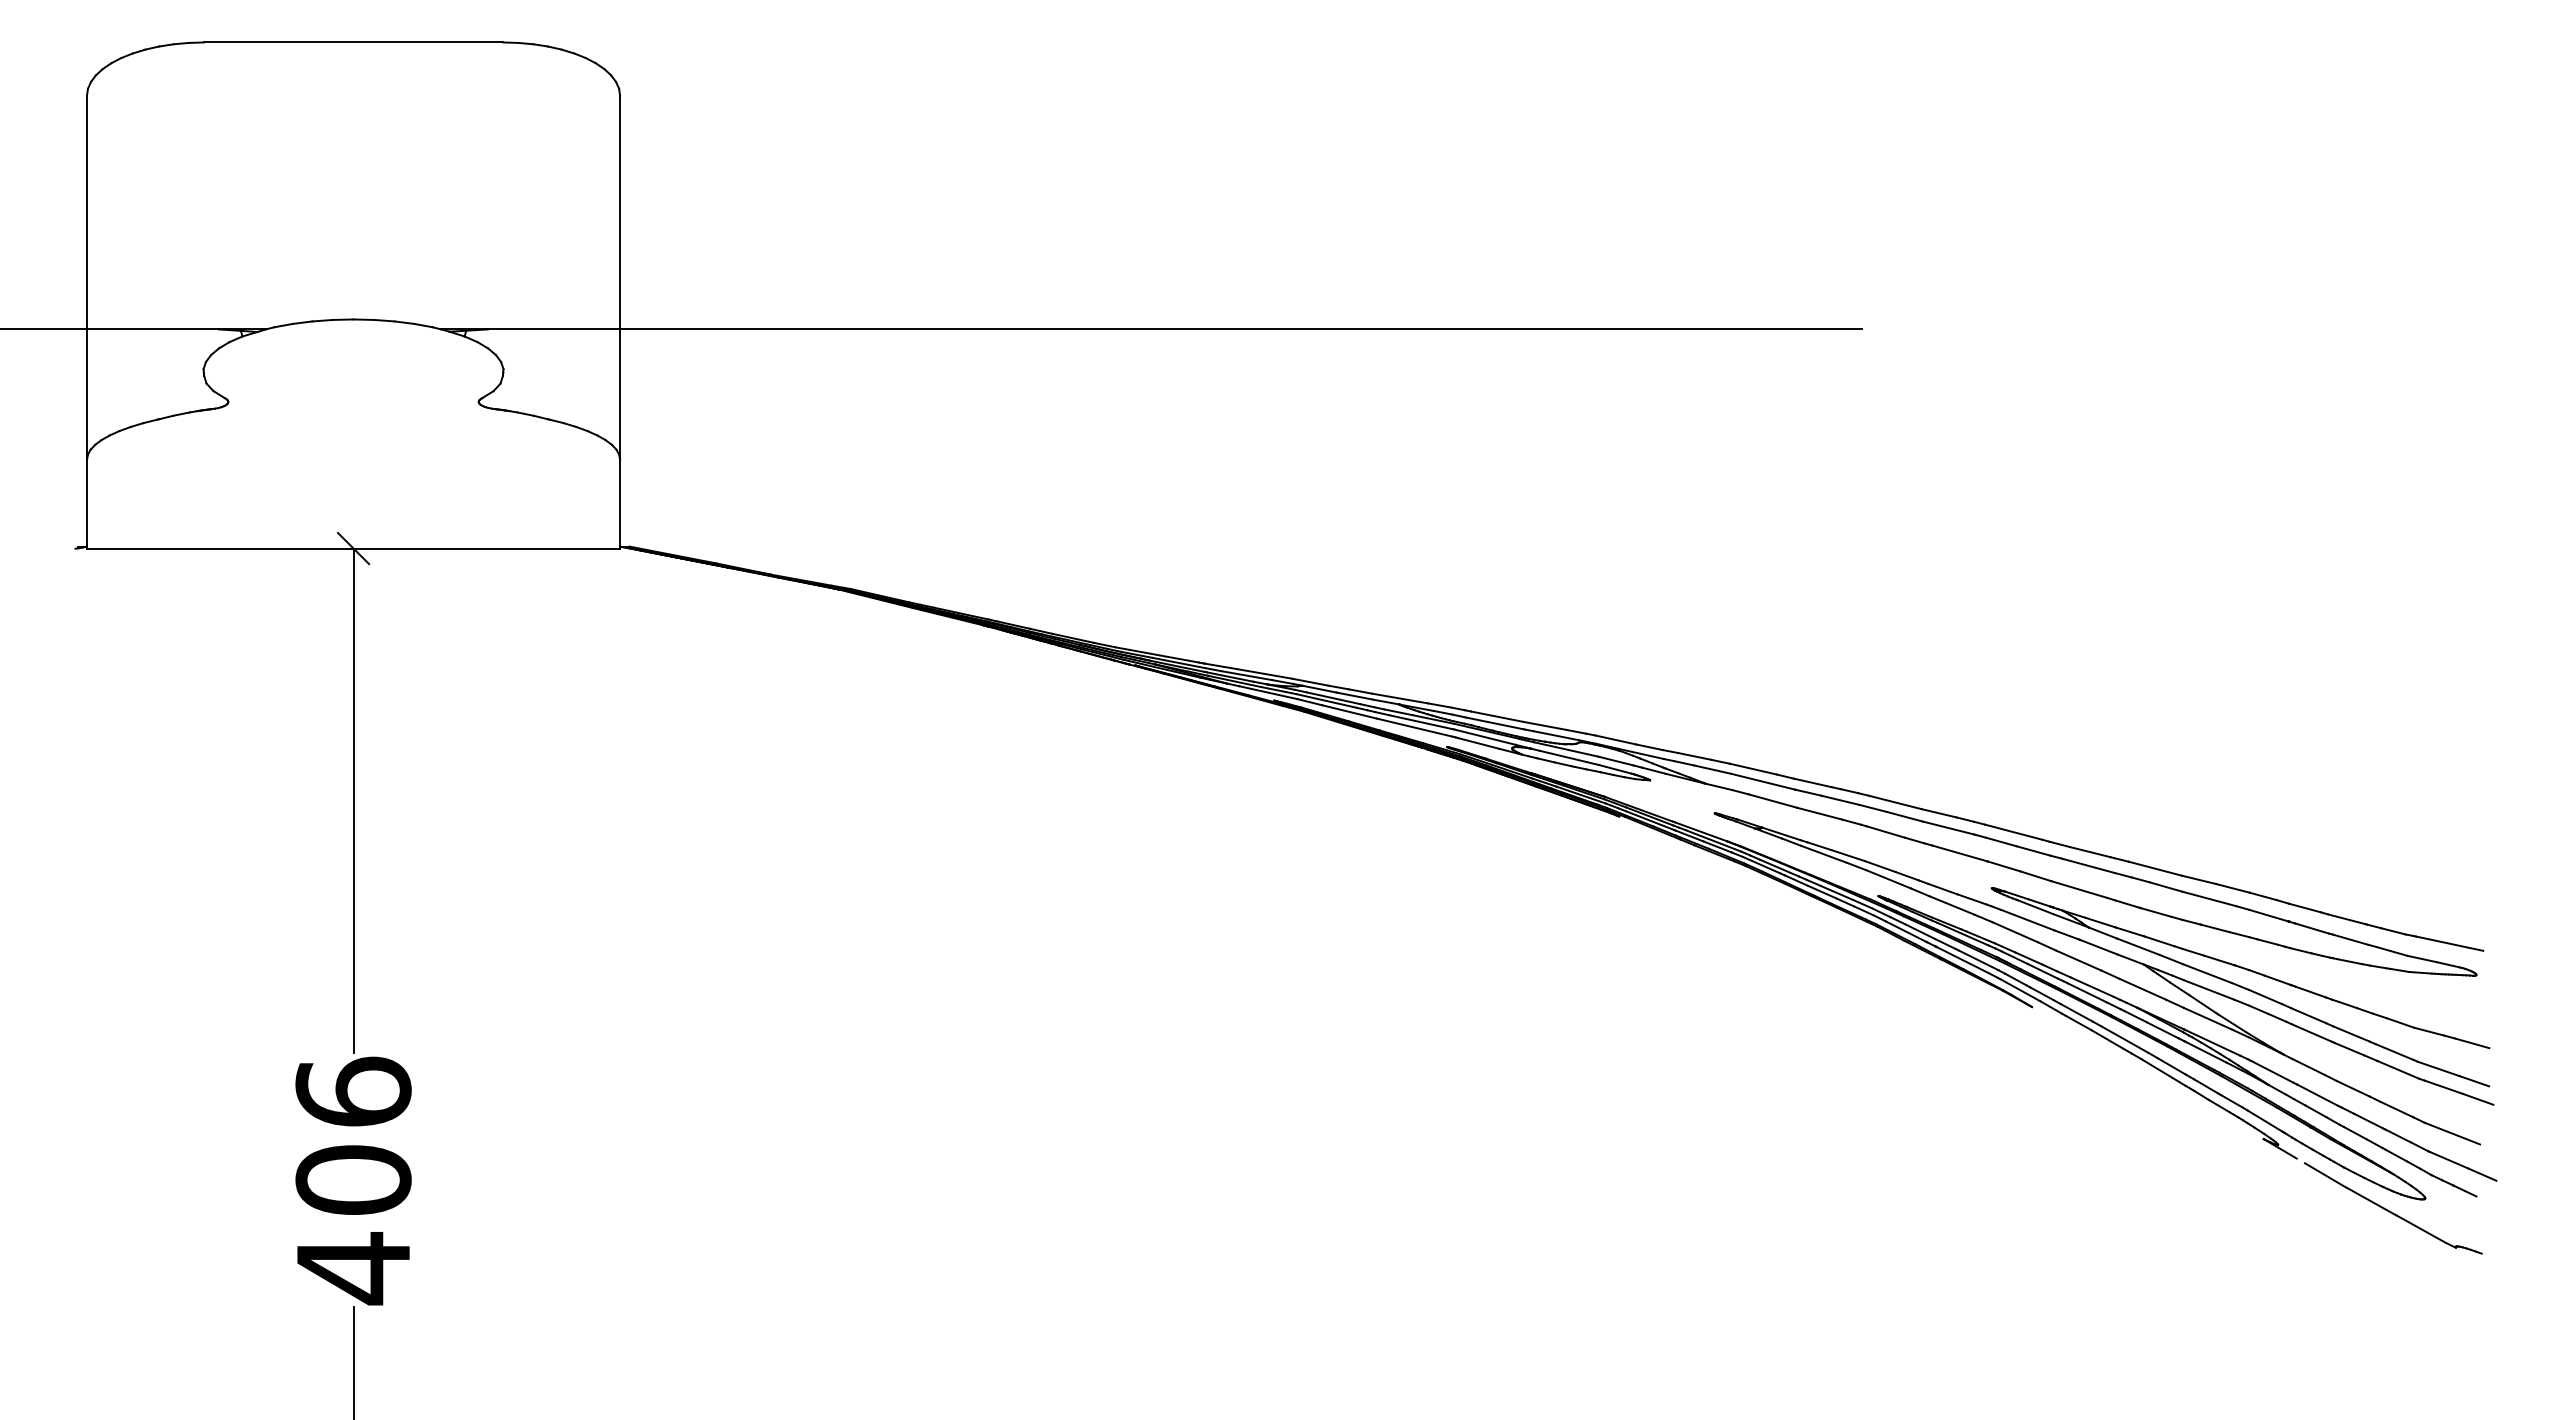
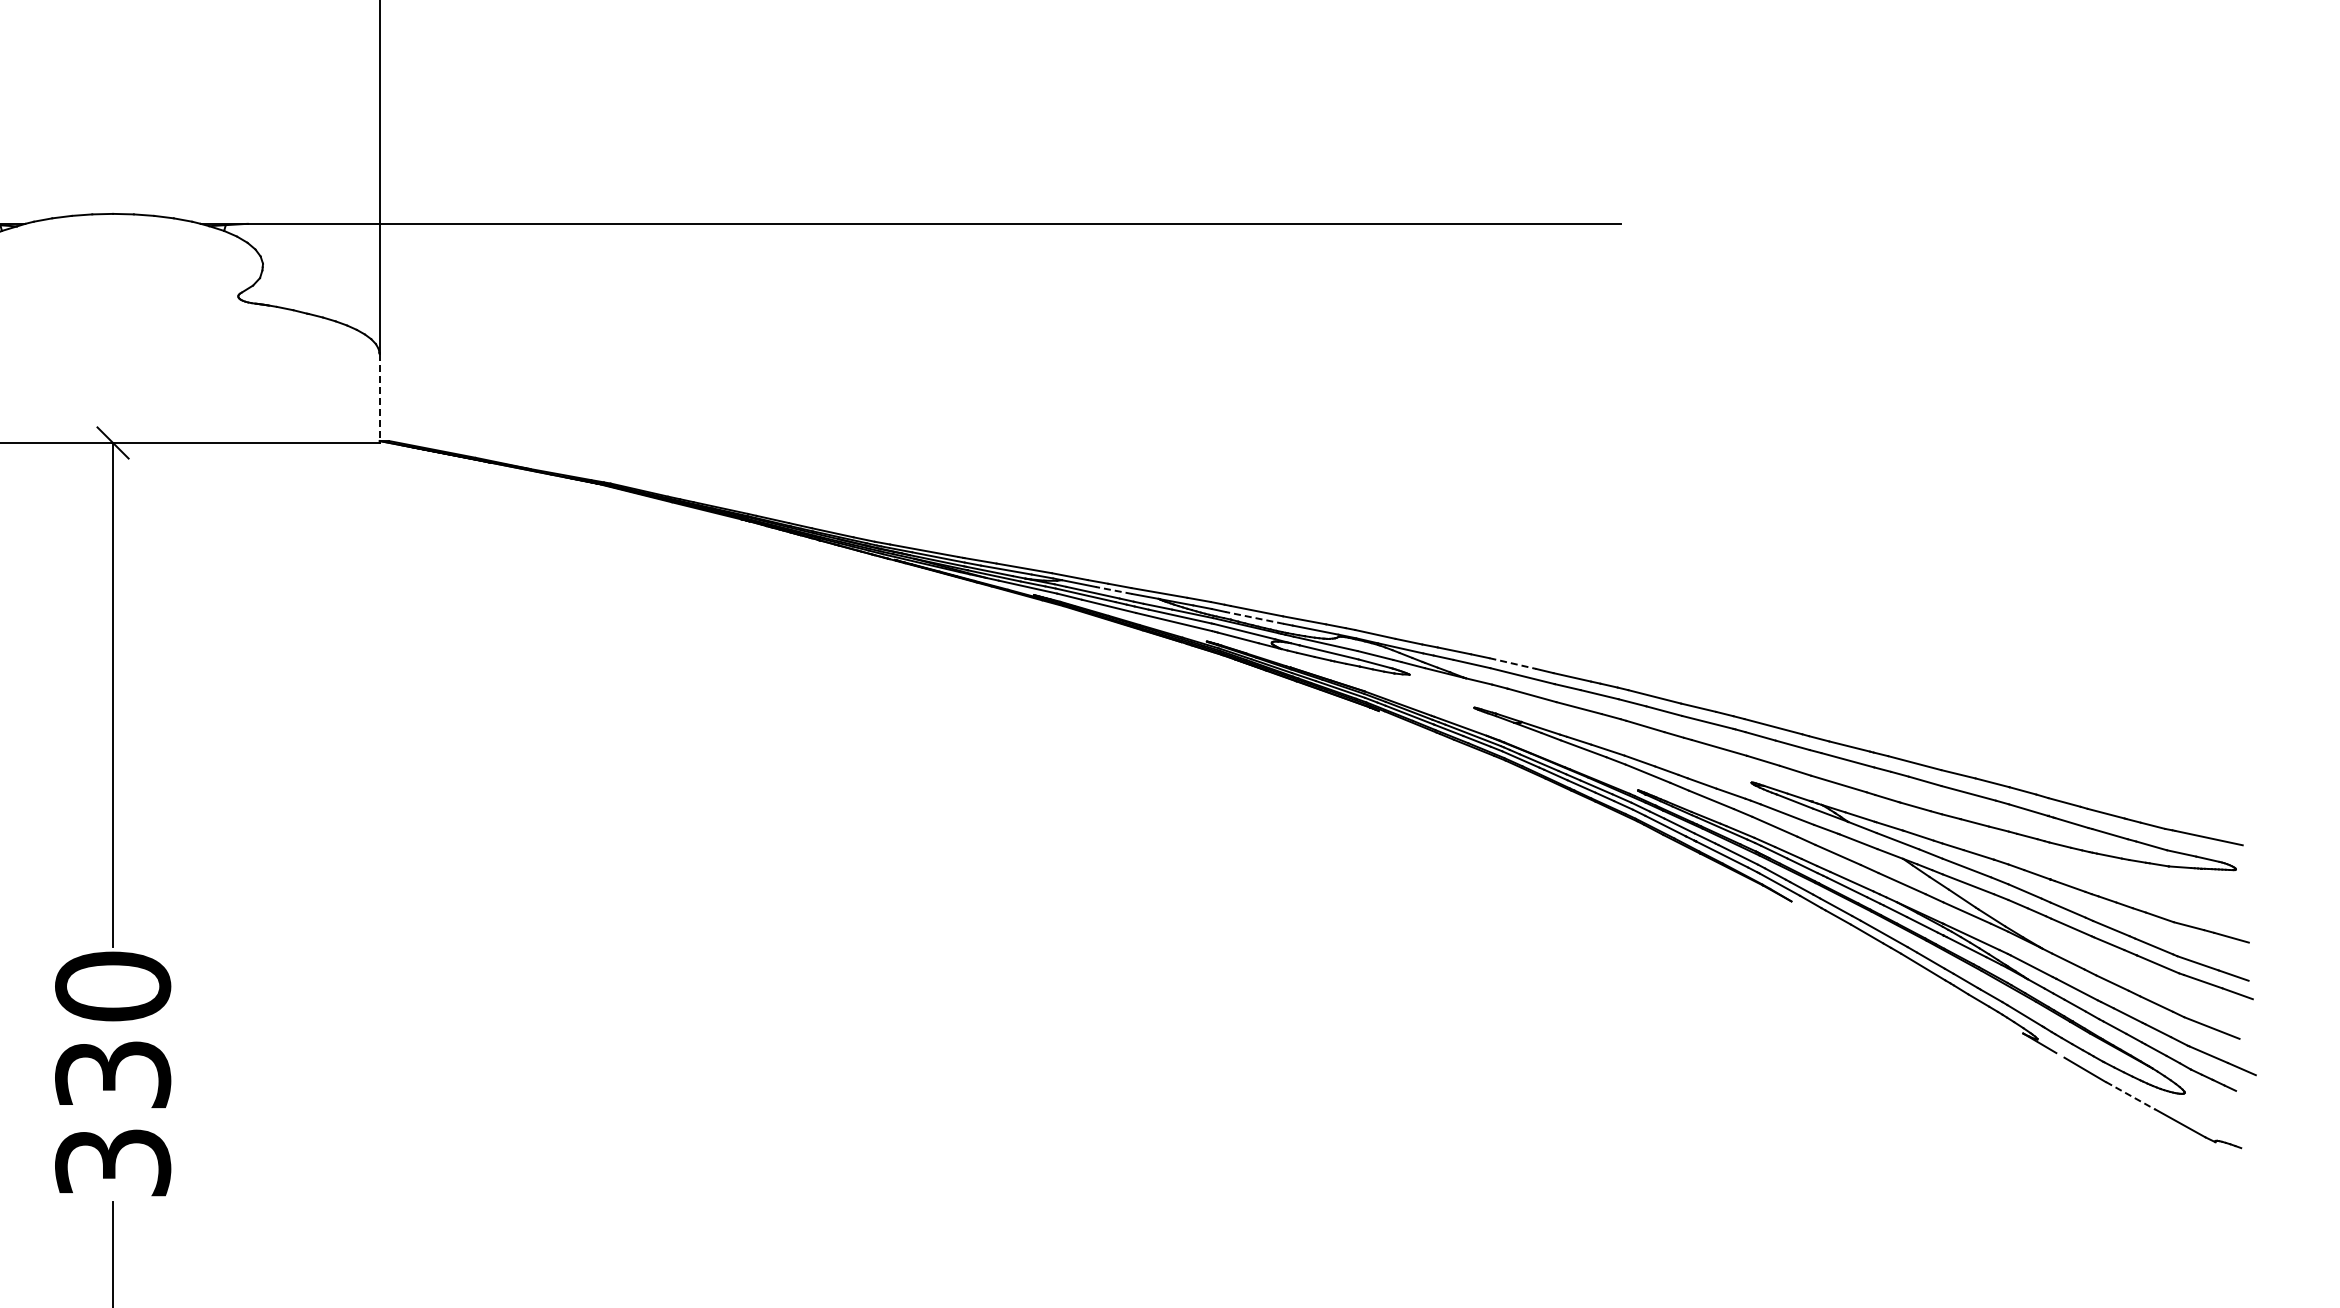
line: (620, 503) -> (380, 397), solid -> dashed
line: (1354, 696) -> (1114, 590), solid -> dashed
line: (1495, 723) -> (1255, 617), solid -> dashed
line: (1753, 769) -> (1513, 663), solid -> dashed
text: (353, 1180) -> (113, 1074), 406 -> 330
line: (2371, 1201) -> (2131, 1095), solid -> dashed

